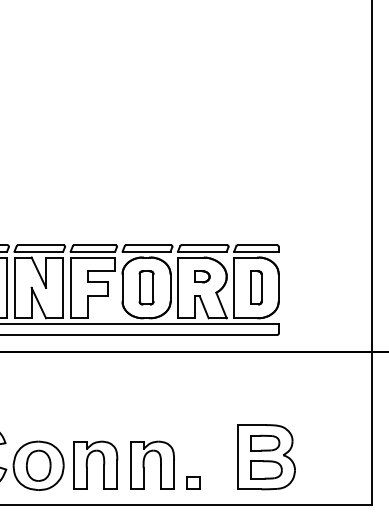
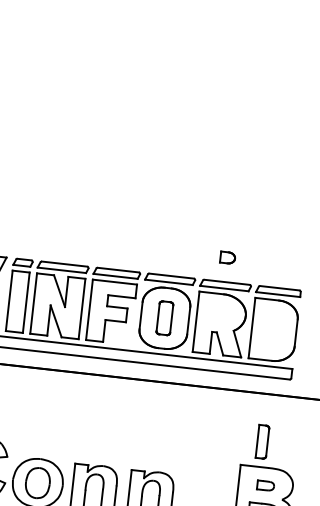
part: (202, 276) -> (227, 257), moved
part: (256, 287) -> (262, 441), moved
part: (265, 442) -> (265, 485), size x0.6

